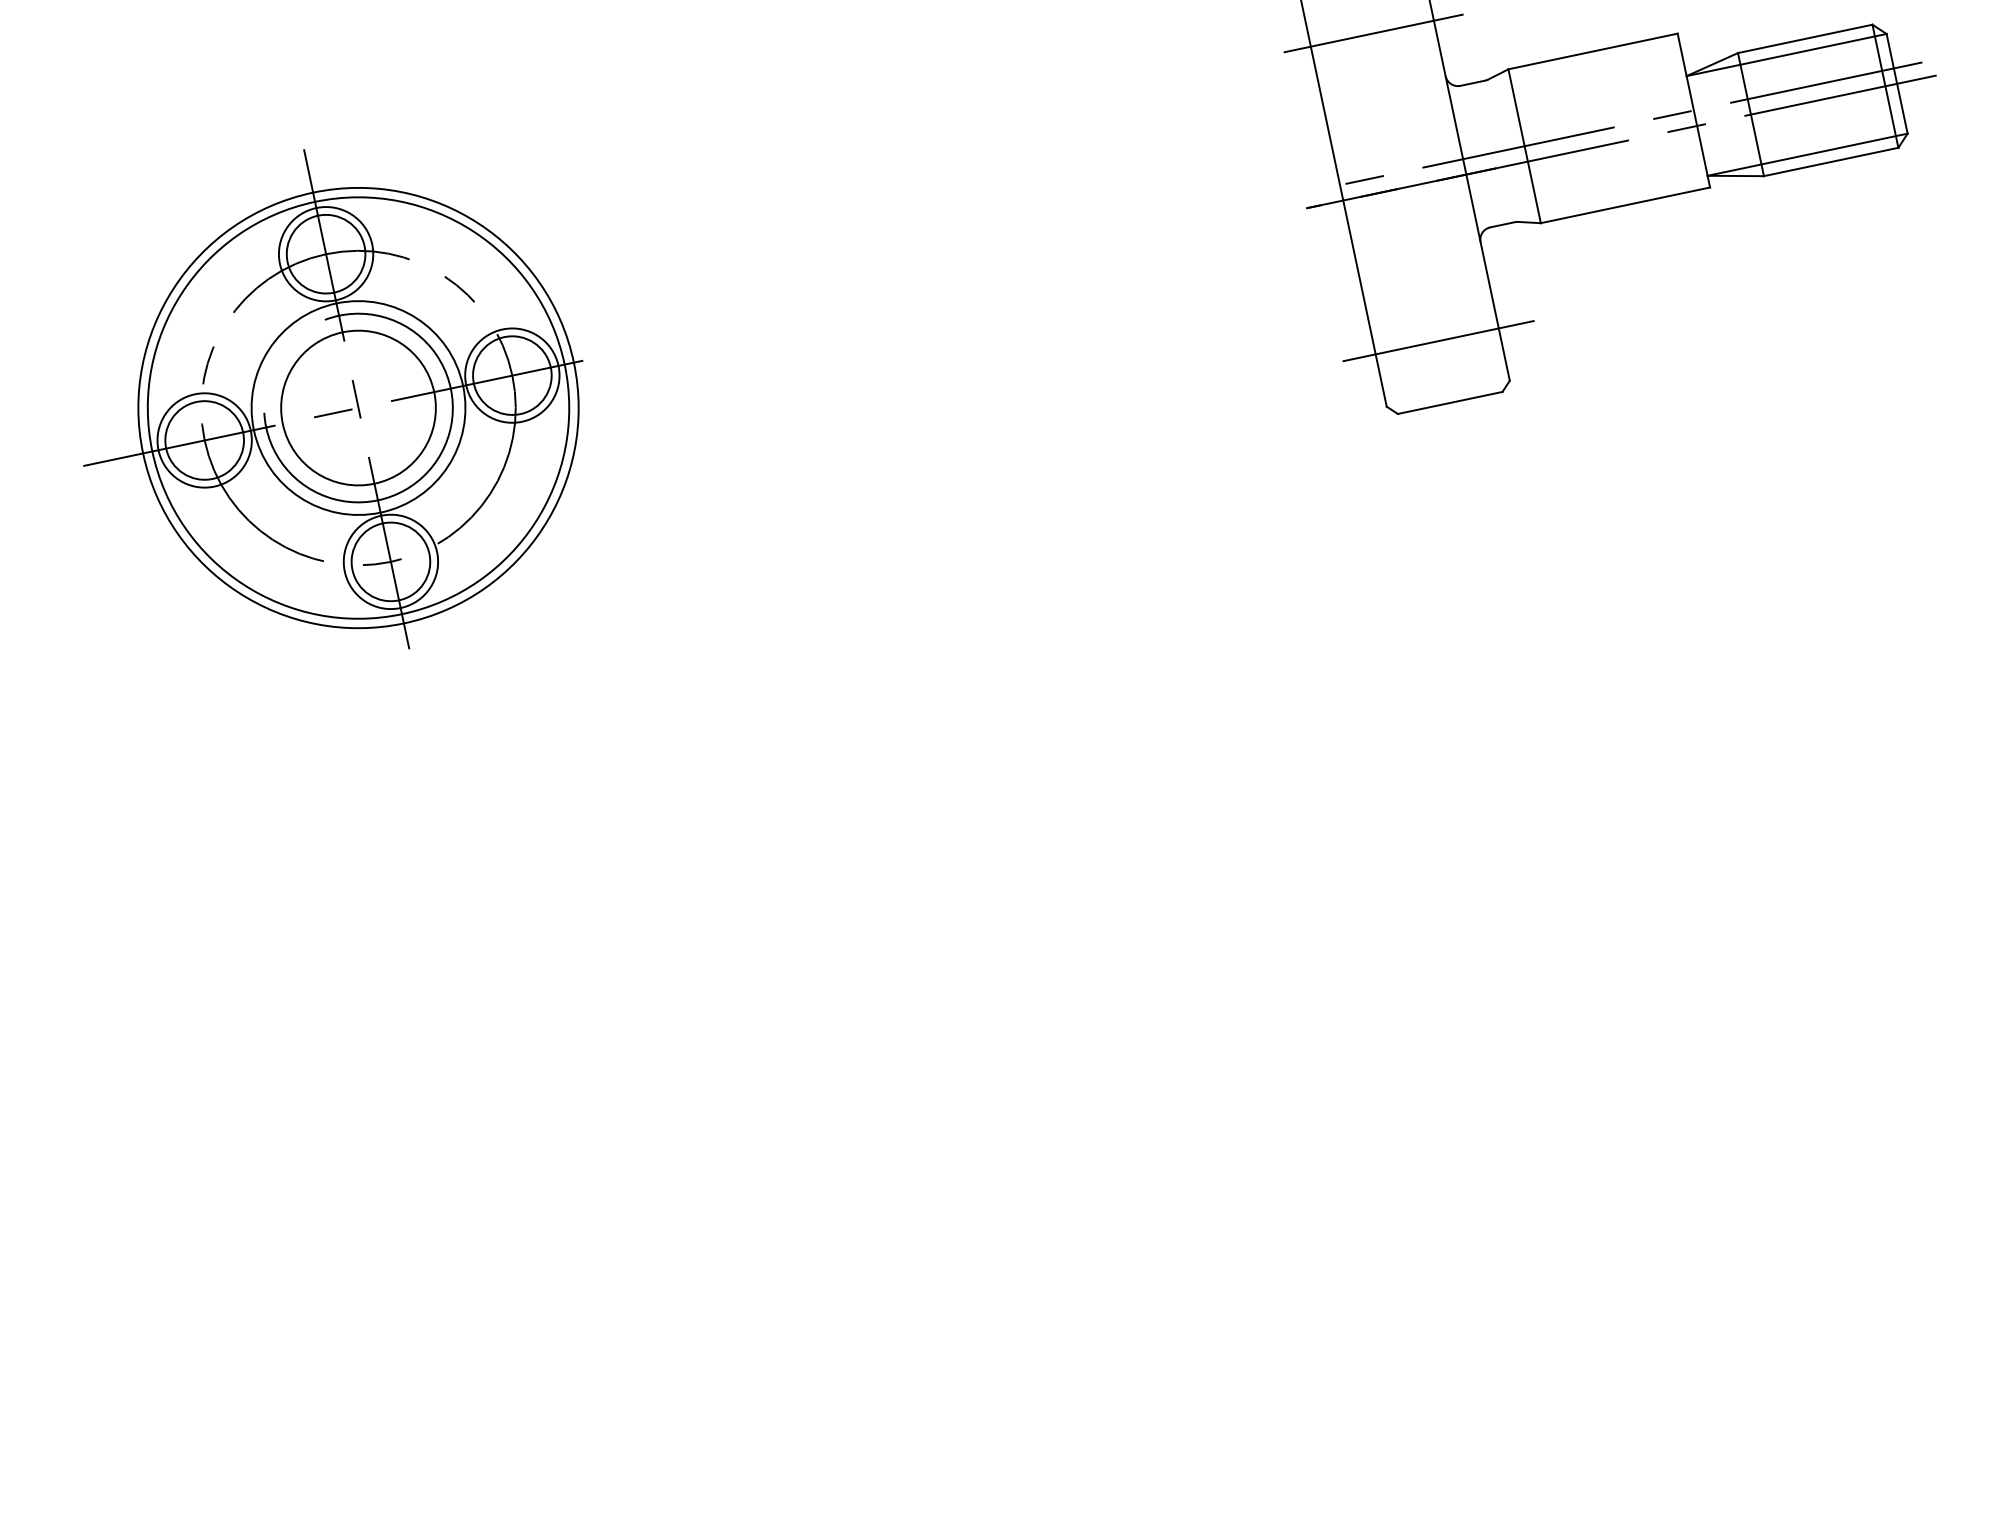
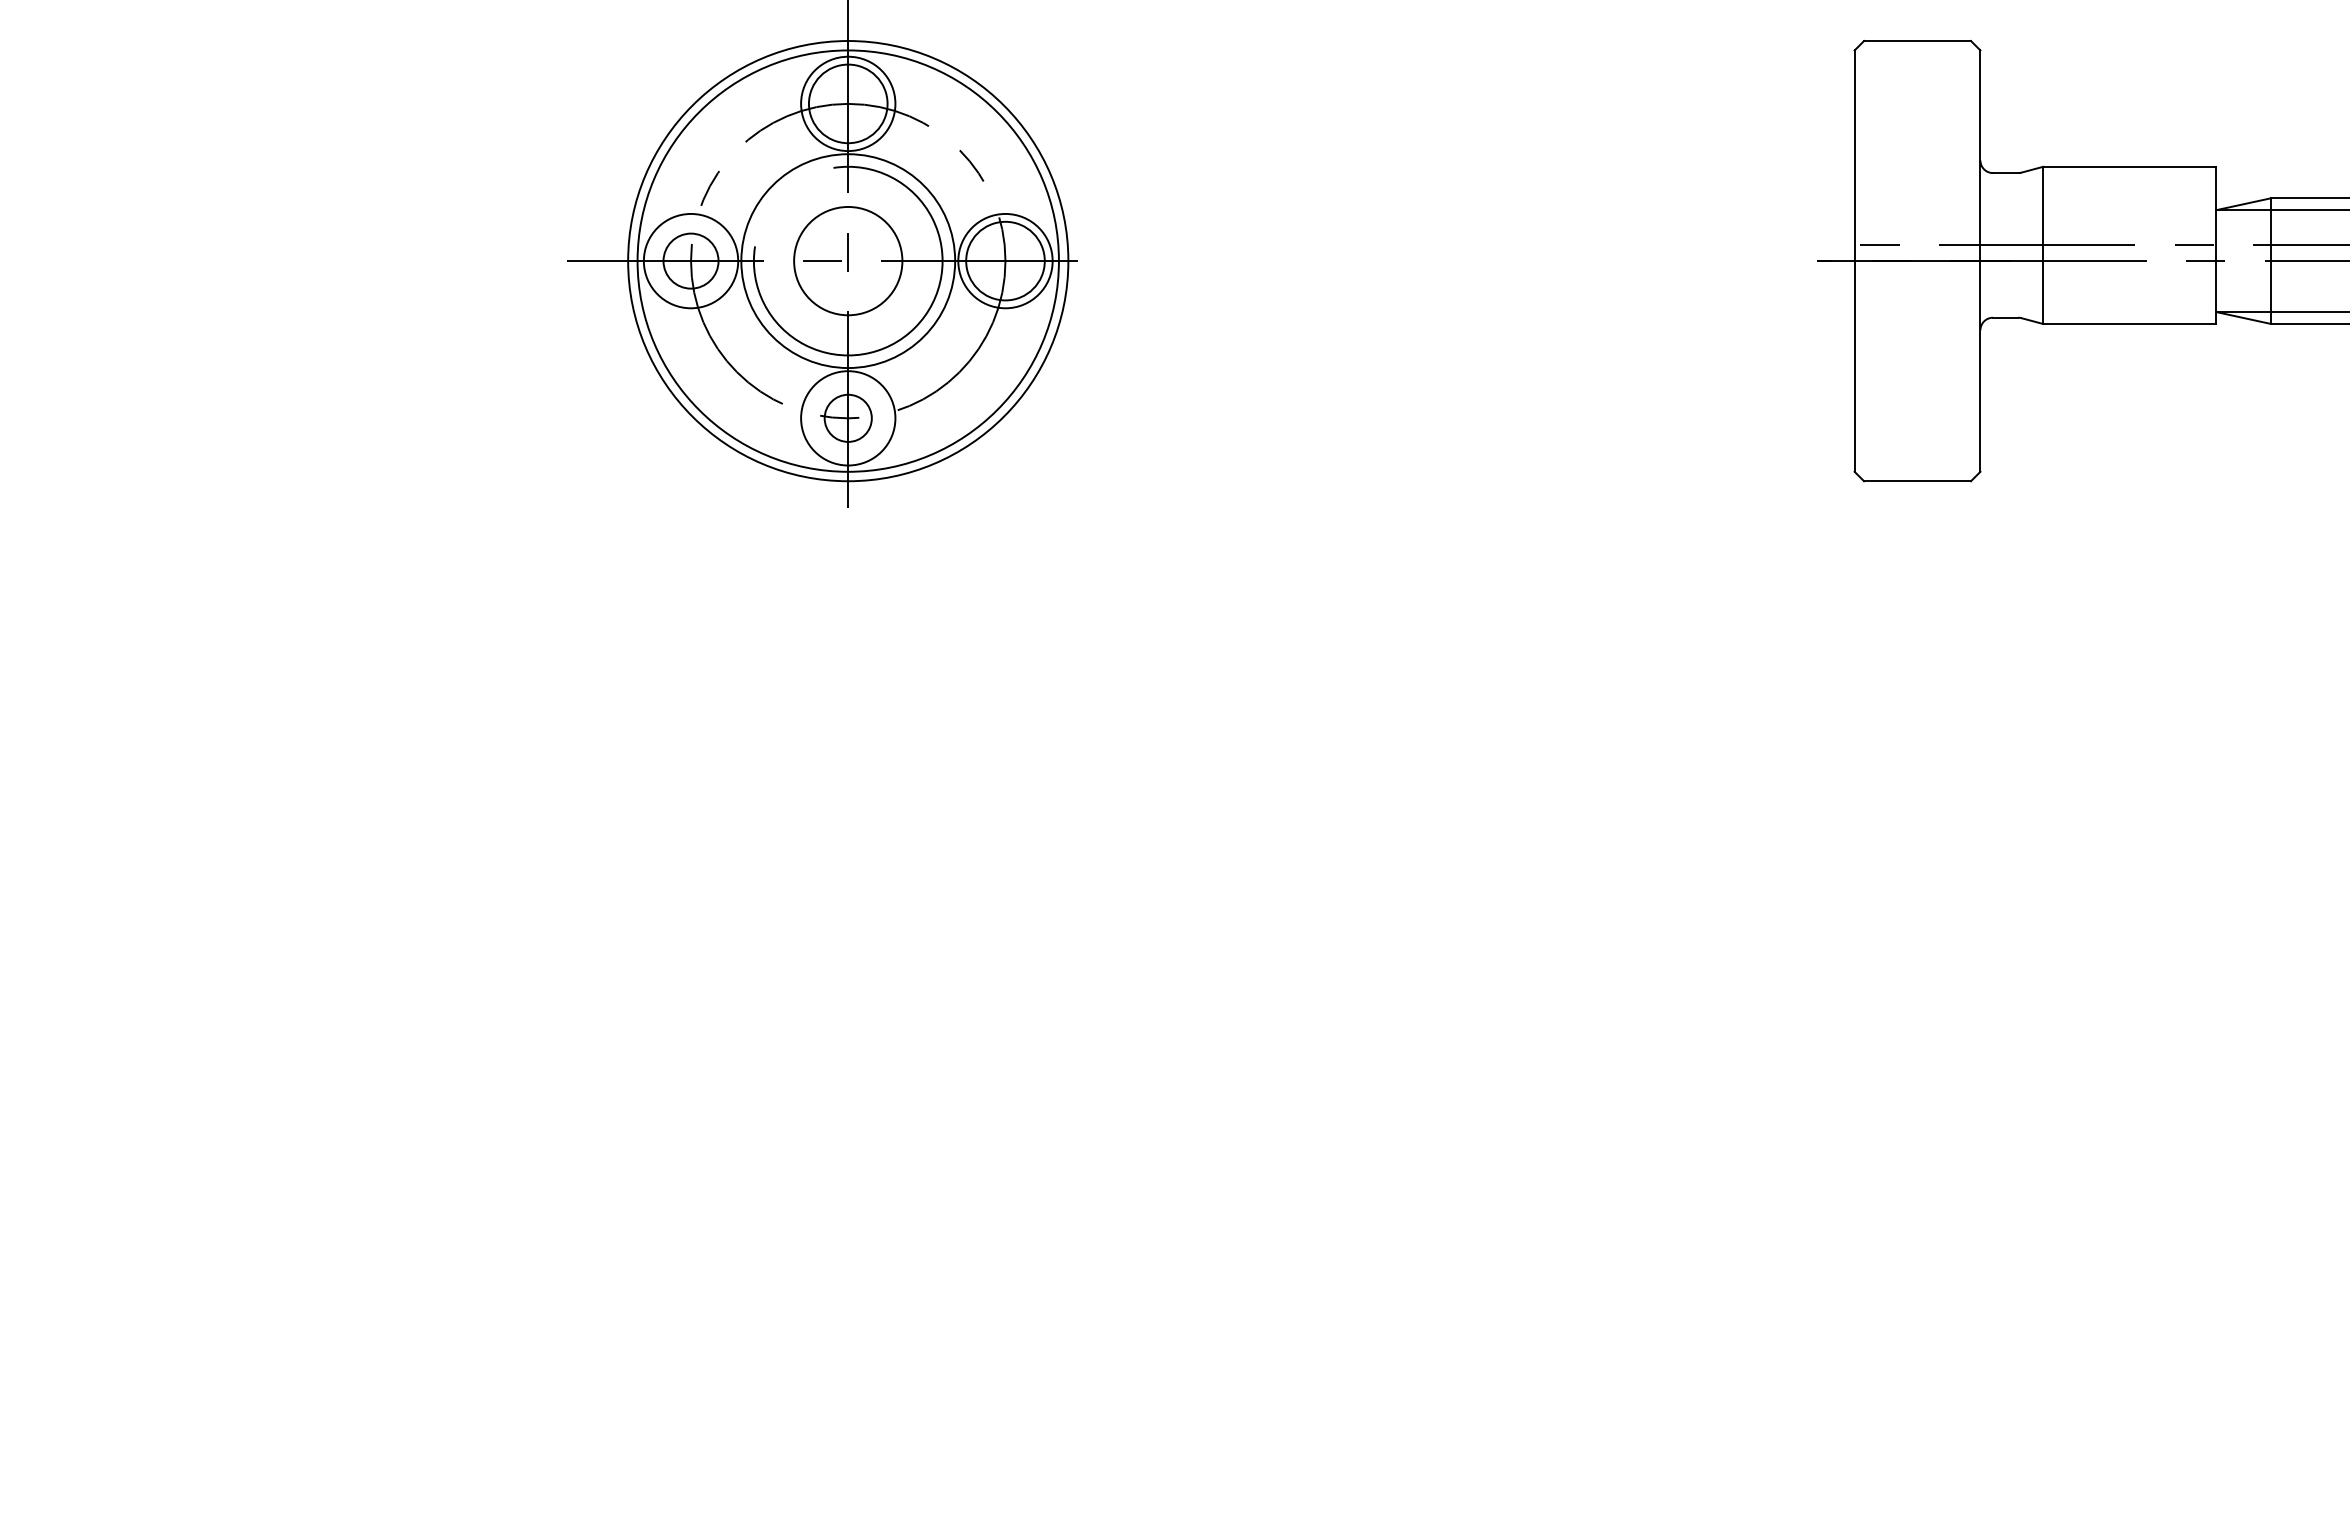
line: (1373, 33) -> (1918, 103), removed
line: (1438, 341) -> (1918, 418), removed
circle: (357, 407) -> (847, 260), size x0.7
circle: (204, 439) -> (690, 260), size x0.7
circle: (390, 562) -> (847, 418), size x0.6

